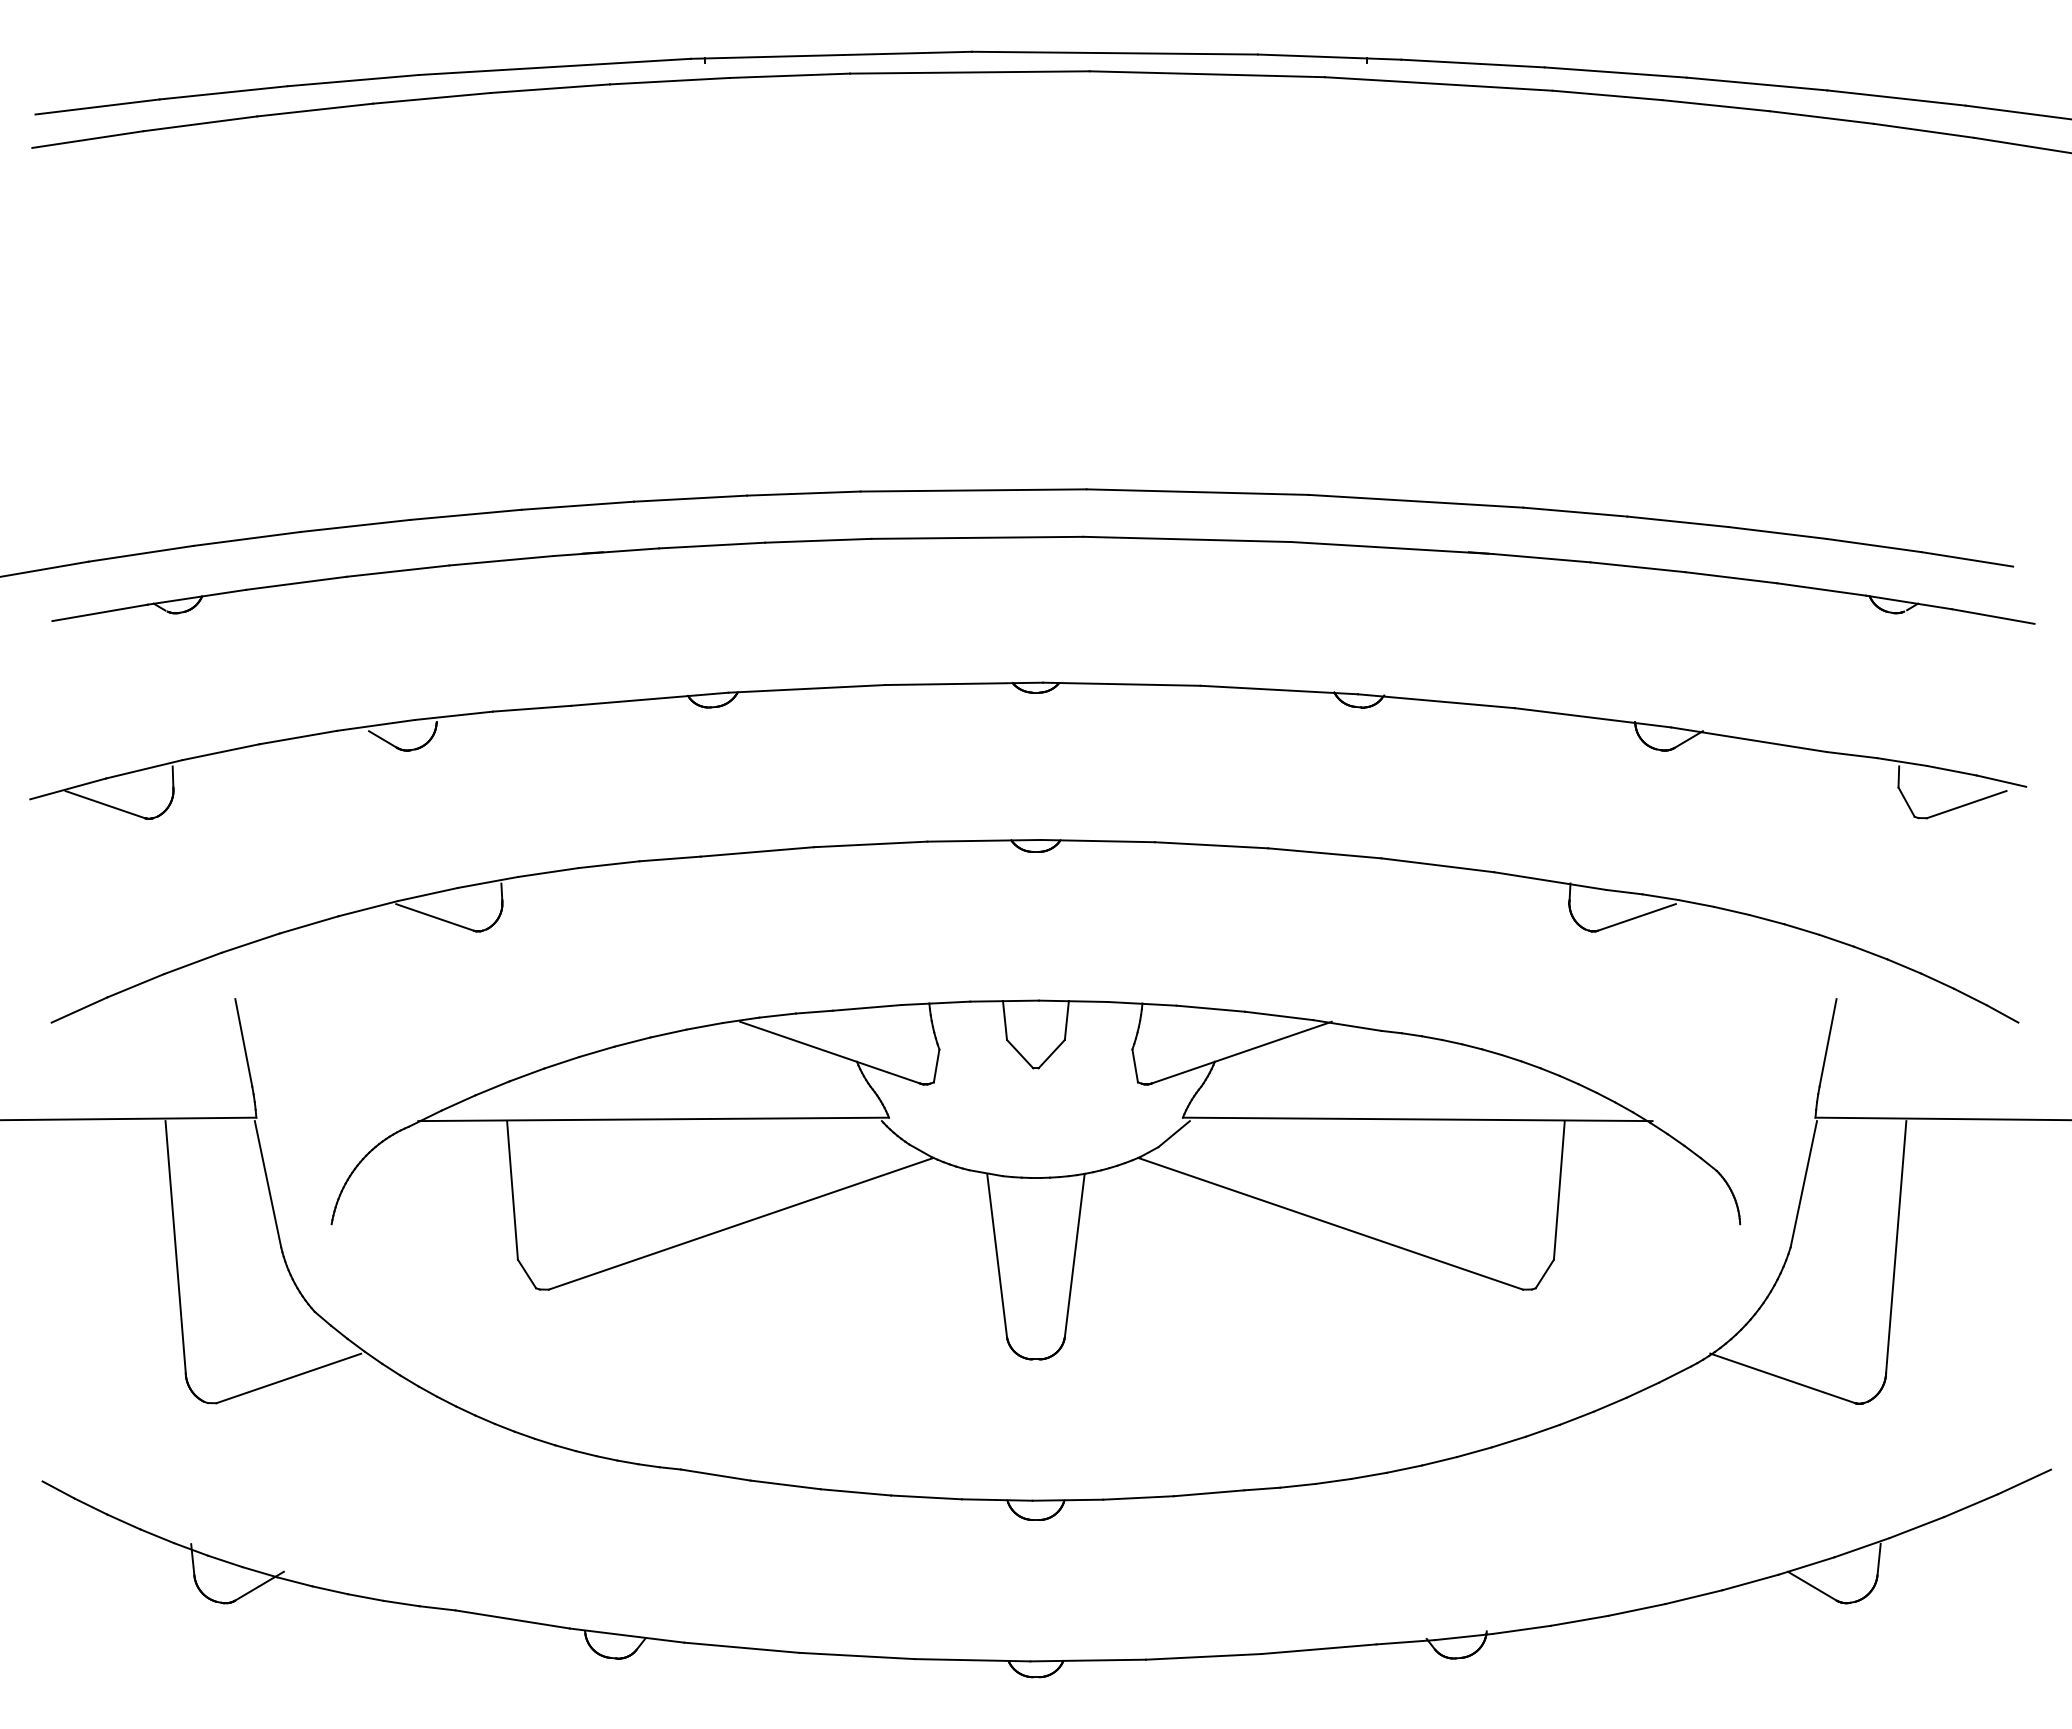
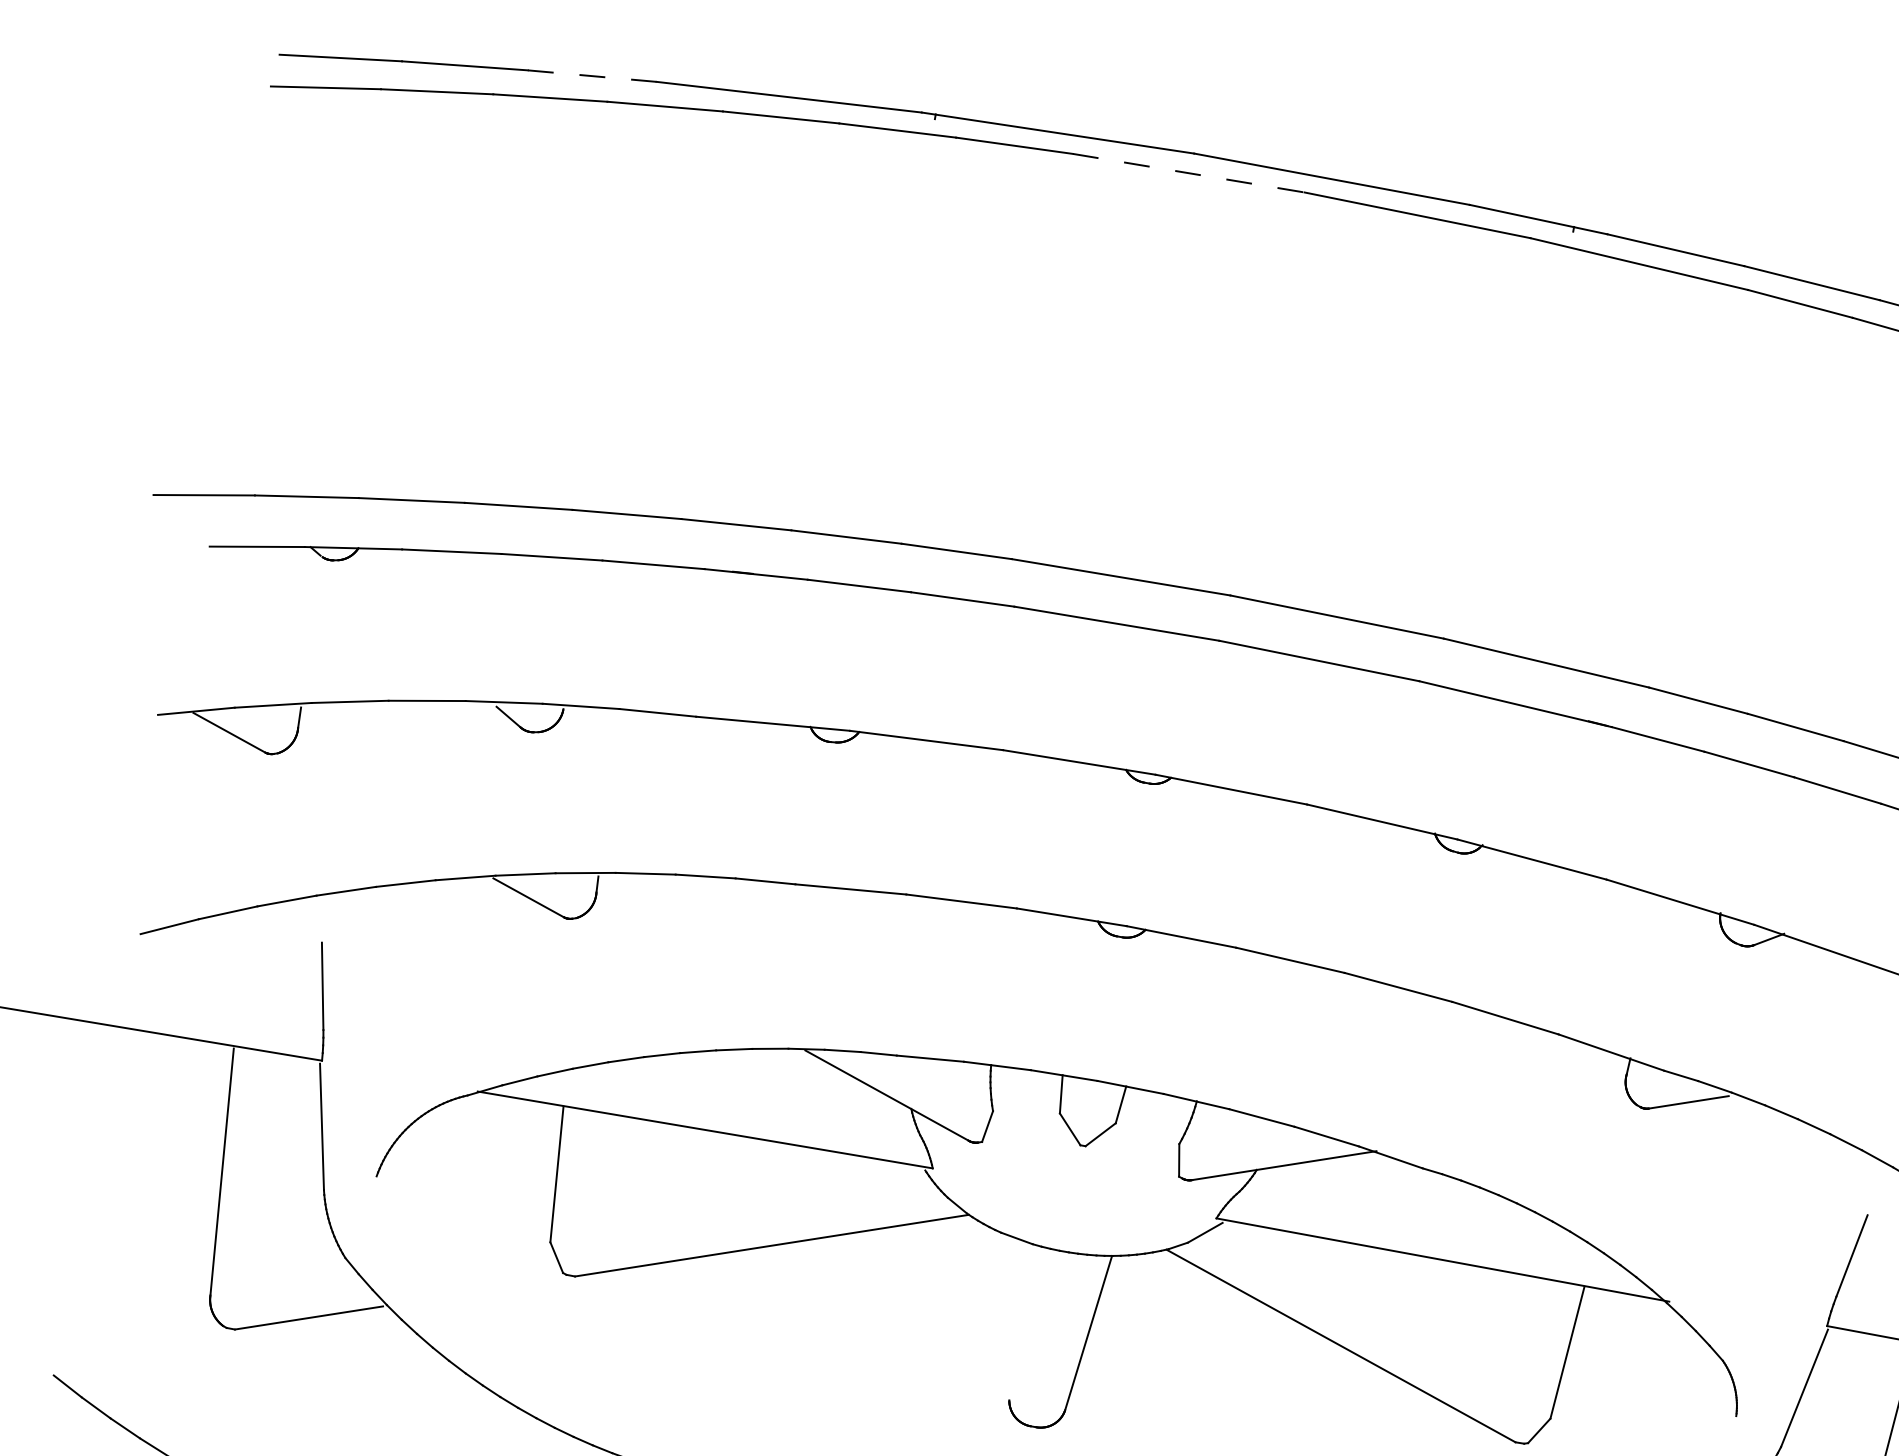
line: (969, 72) -> (1188, 173), solid -> dashed
line: (353, 80) -> (592, 76), solid -> dashed
line: (997, 1255) -> (1014, 1319), removed

